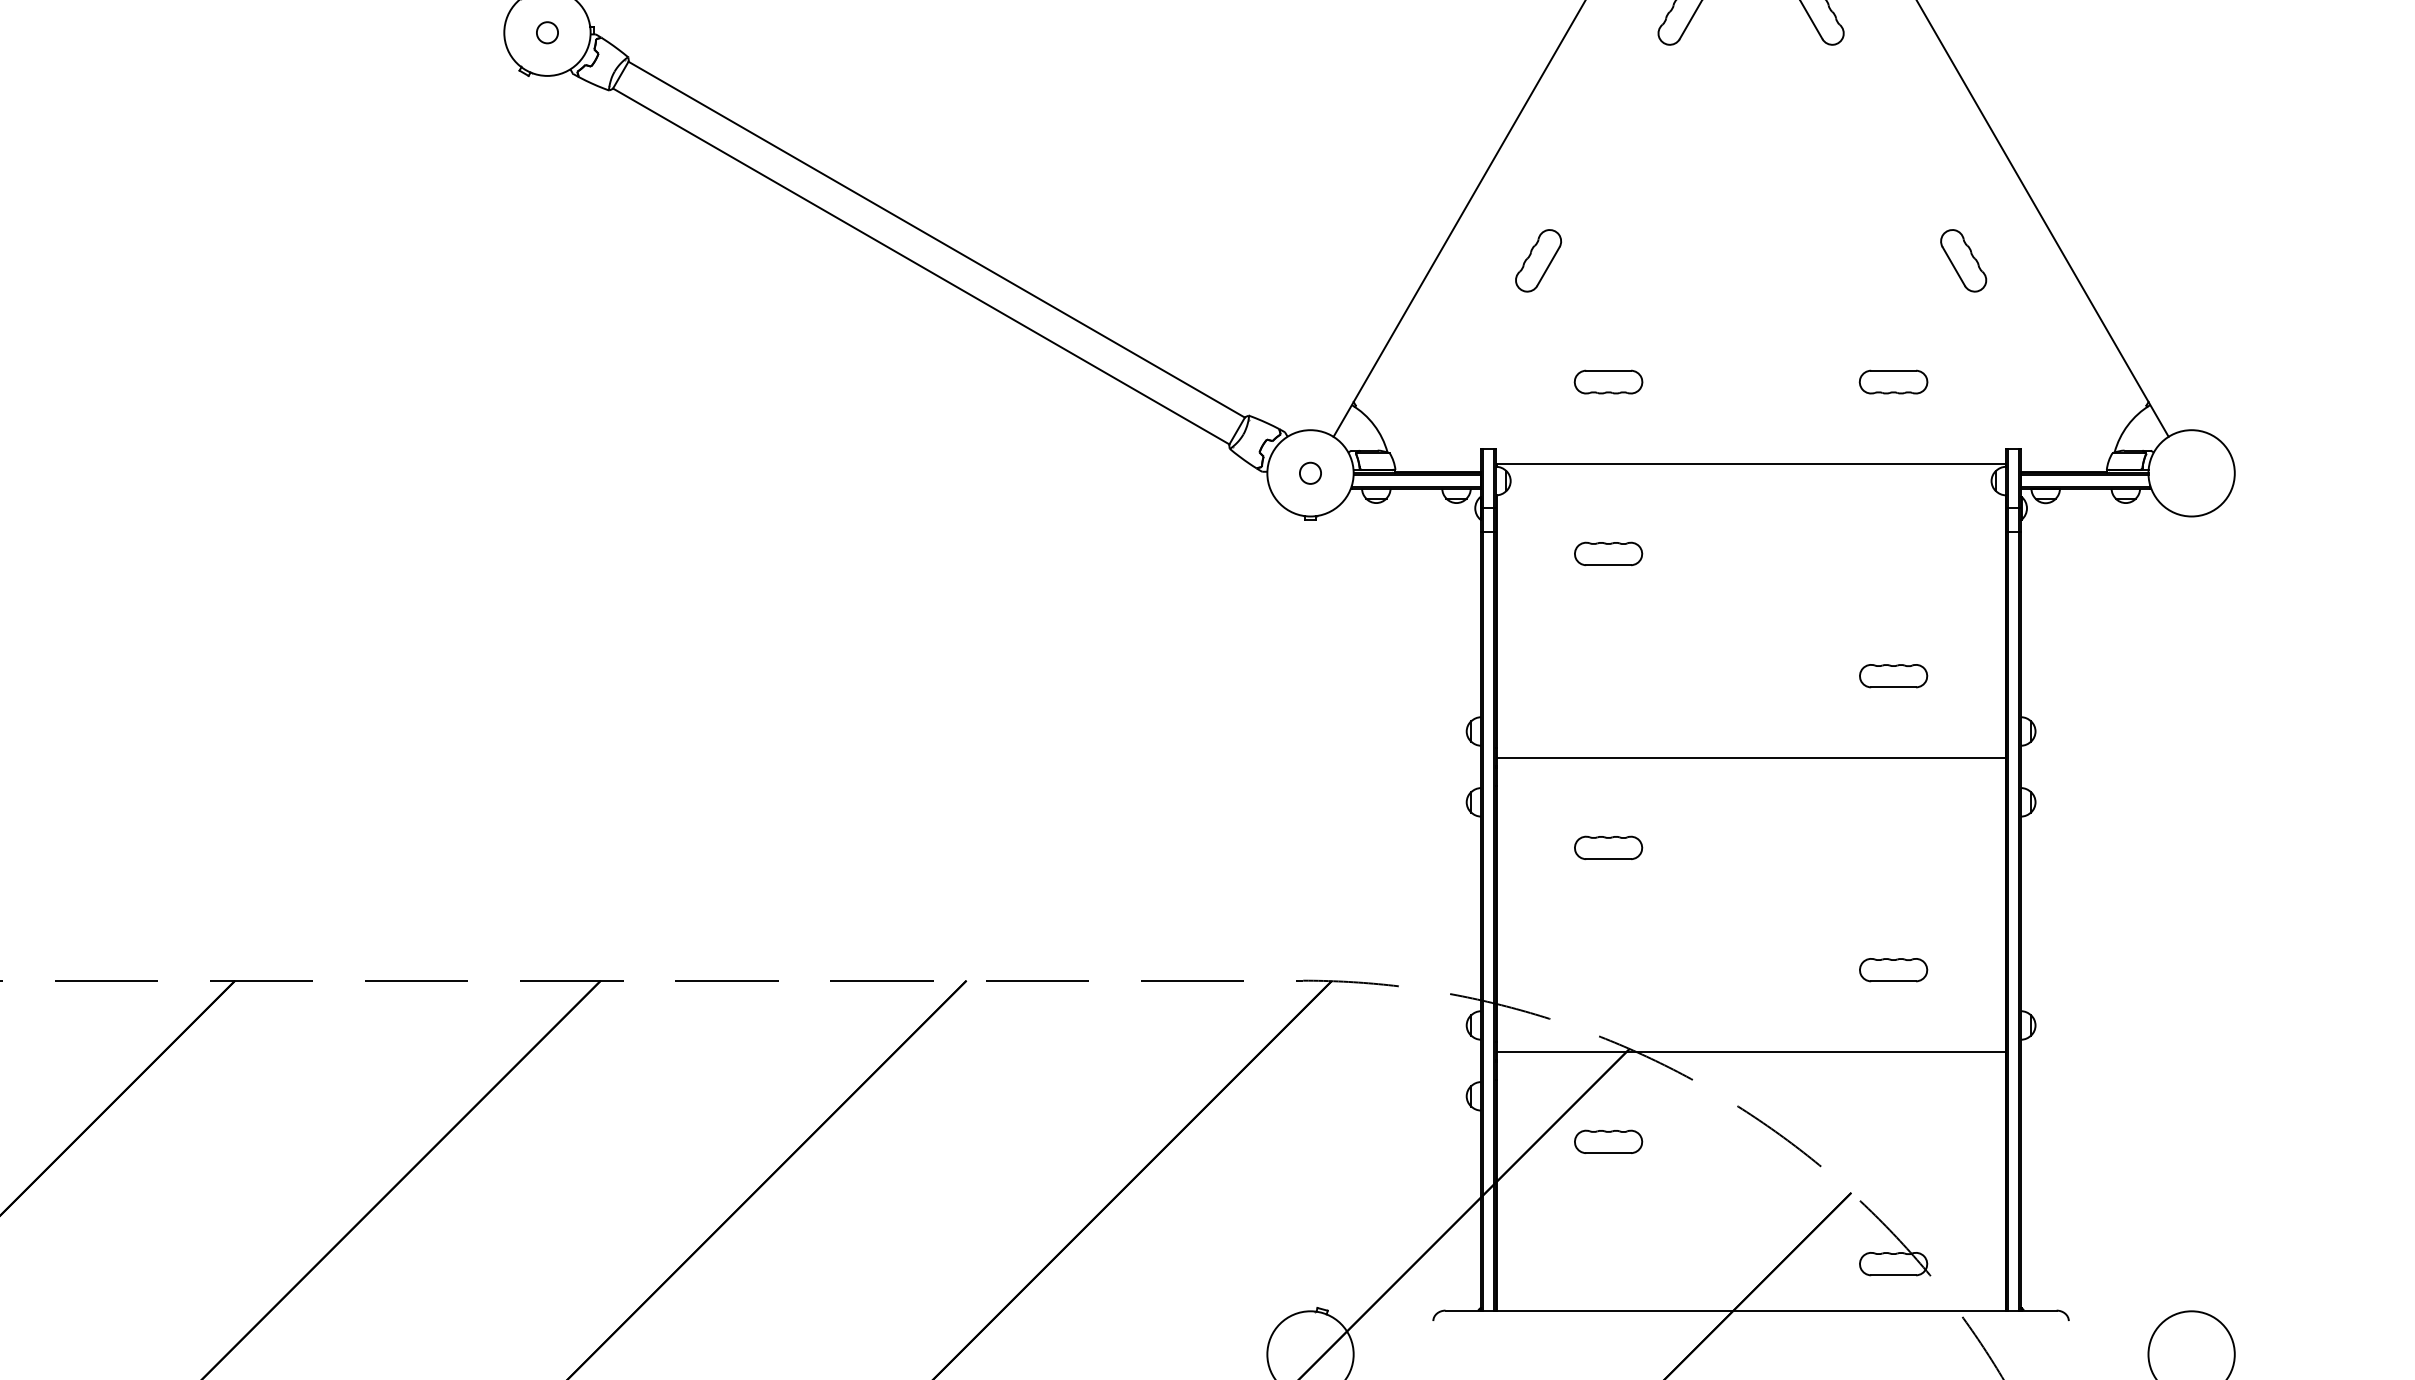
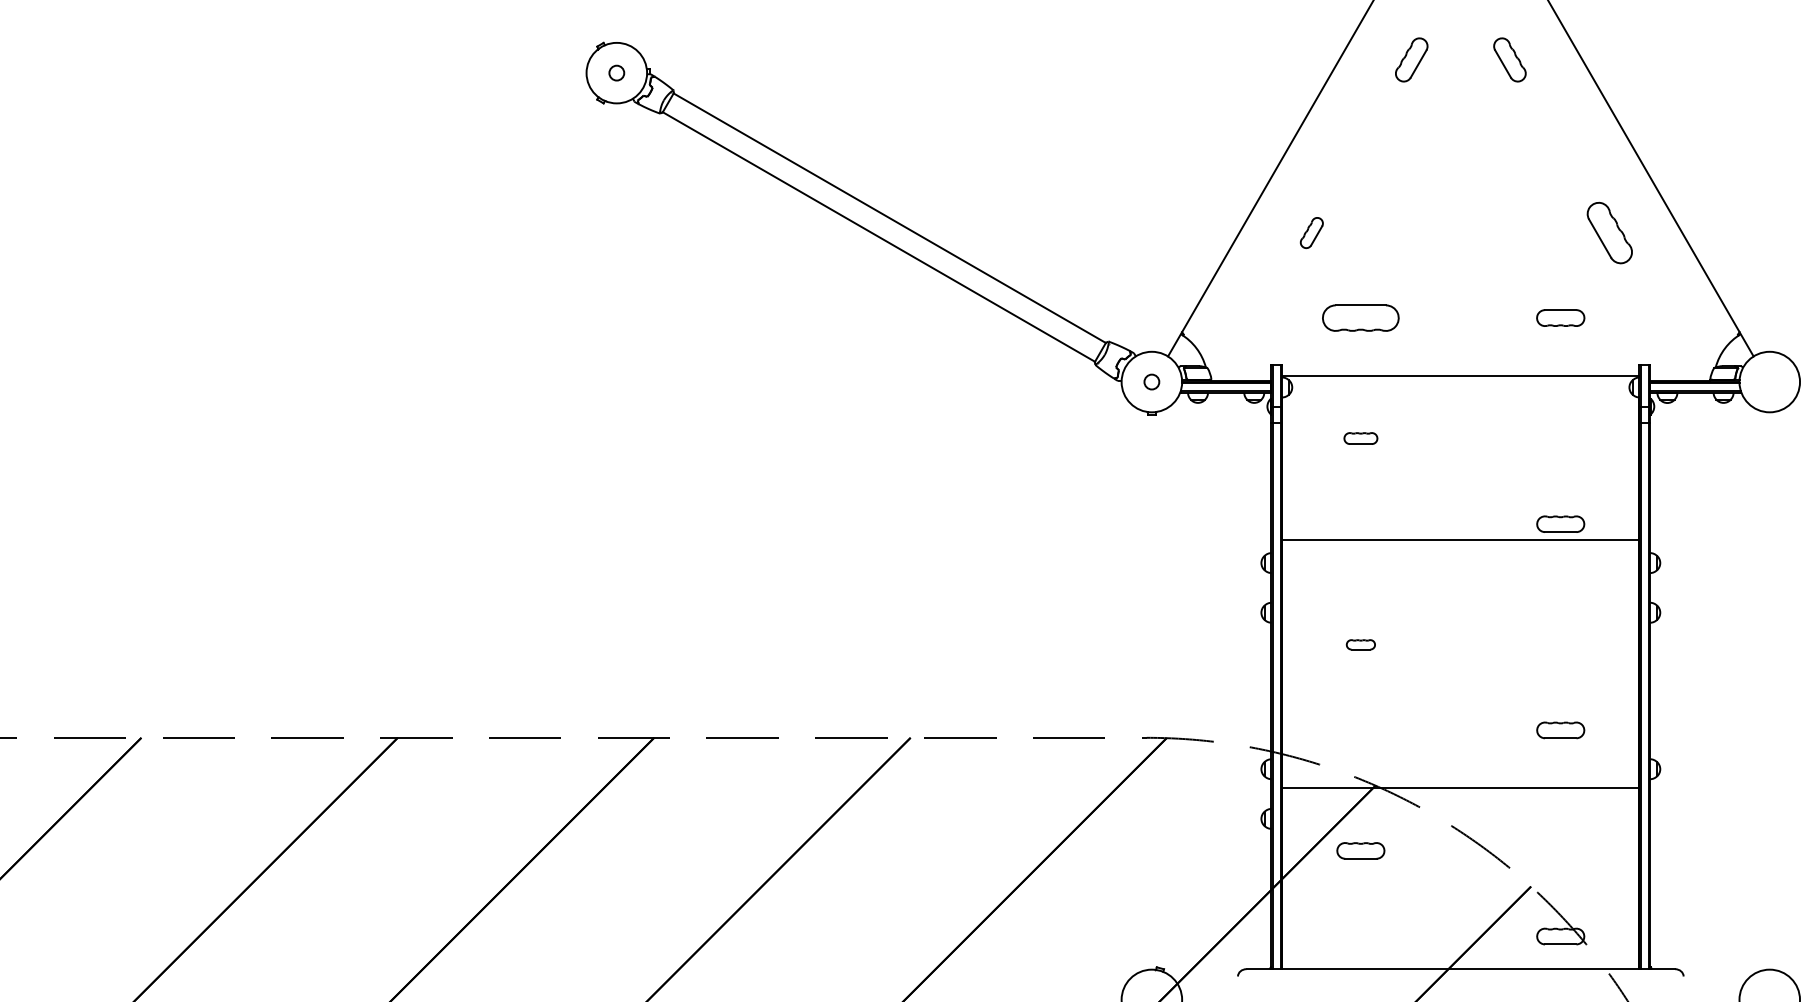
part: (1538, 260) -> (1311, 232), size x0.7
part: (1963, 260) -> (1609, 232), size x1.4
part: (1608, 381) -> (1360, 317), size x1.6
part: (1608, 553) -> (1360, 438), size x0.7
line: (1750, 757) -> (1460, 539), moved
part: (1608, 847) -> (1360, 644), size x0.6

